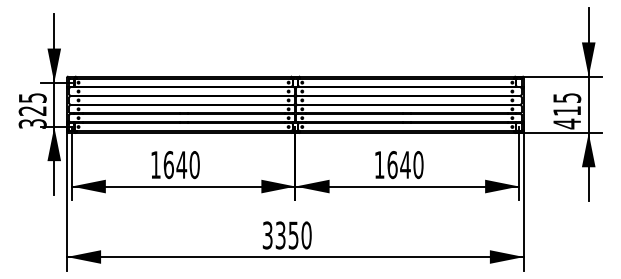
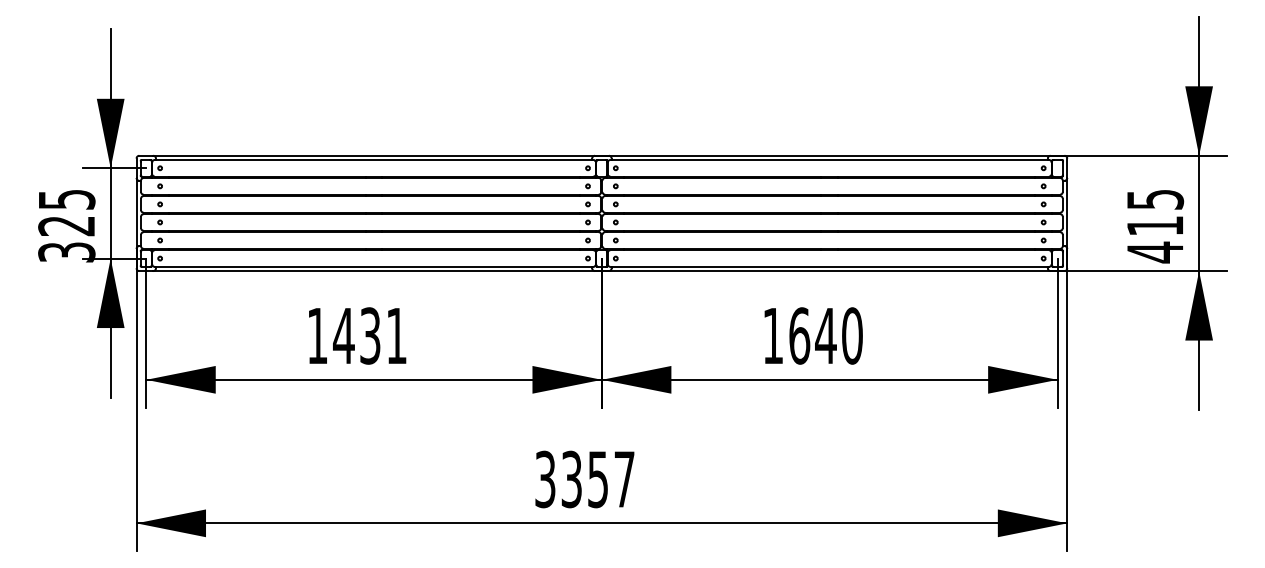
text: (181, 165) -> (369, 336), 1640 -> 1431
text: (306, 235) -> (624, 479), 3350 -> 3357

